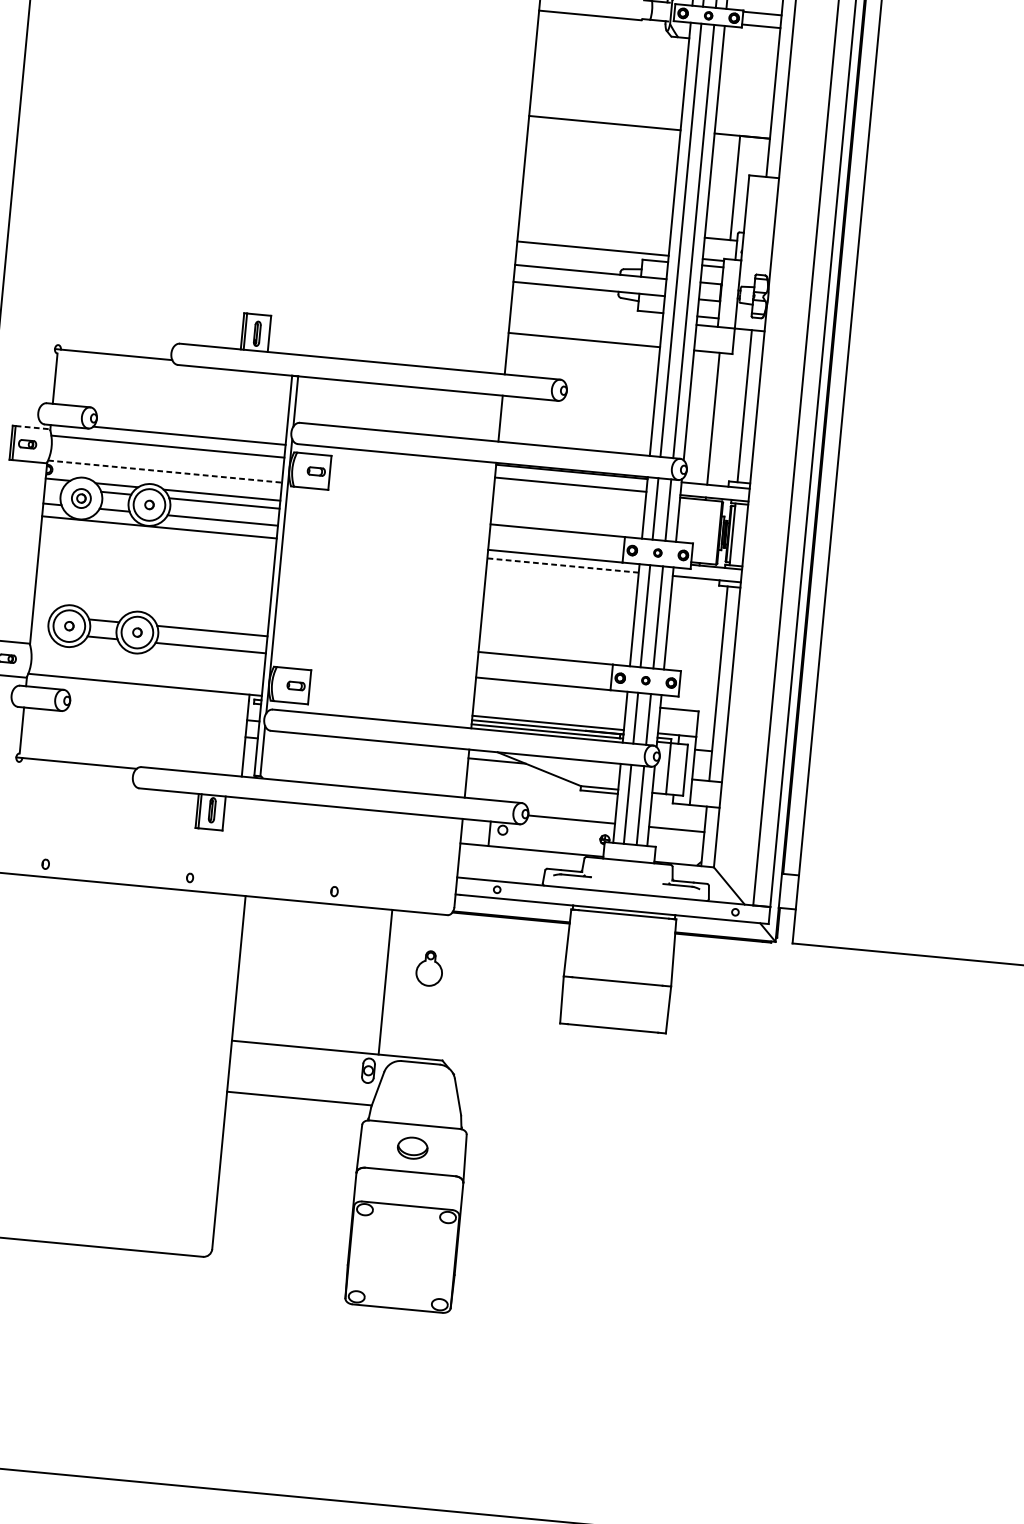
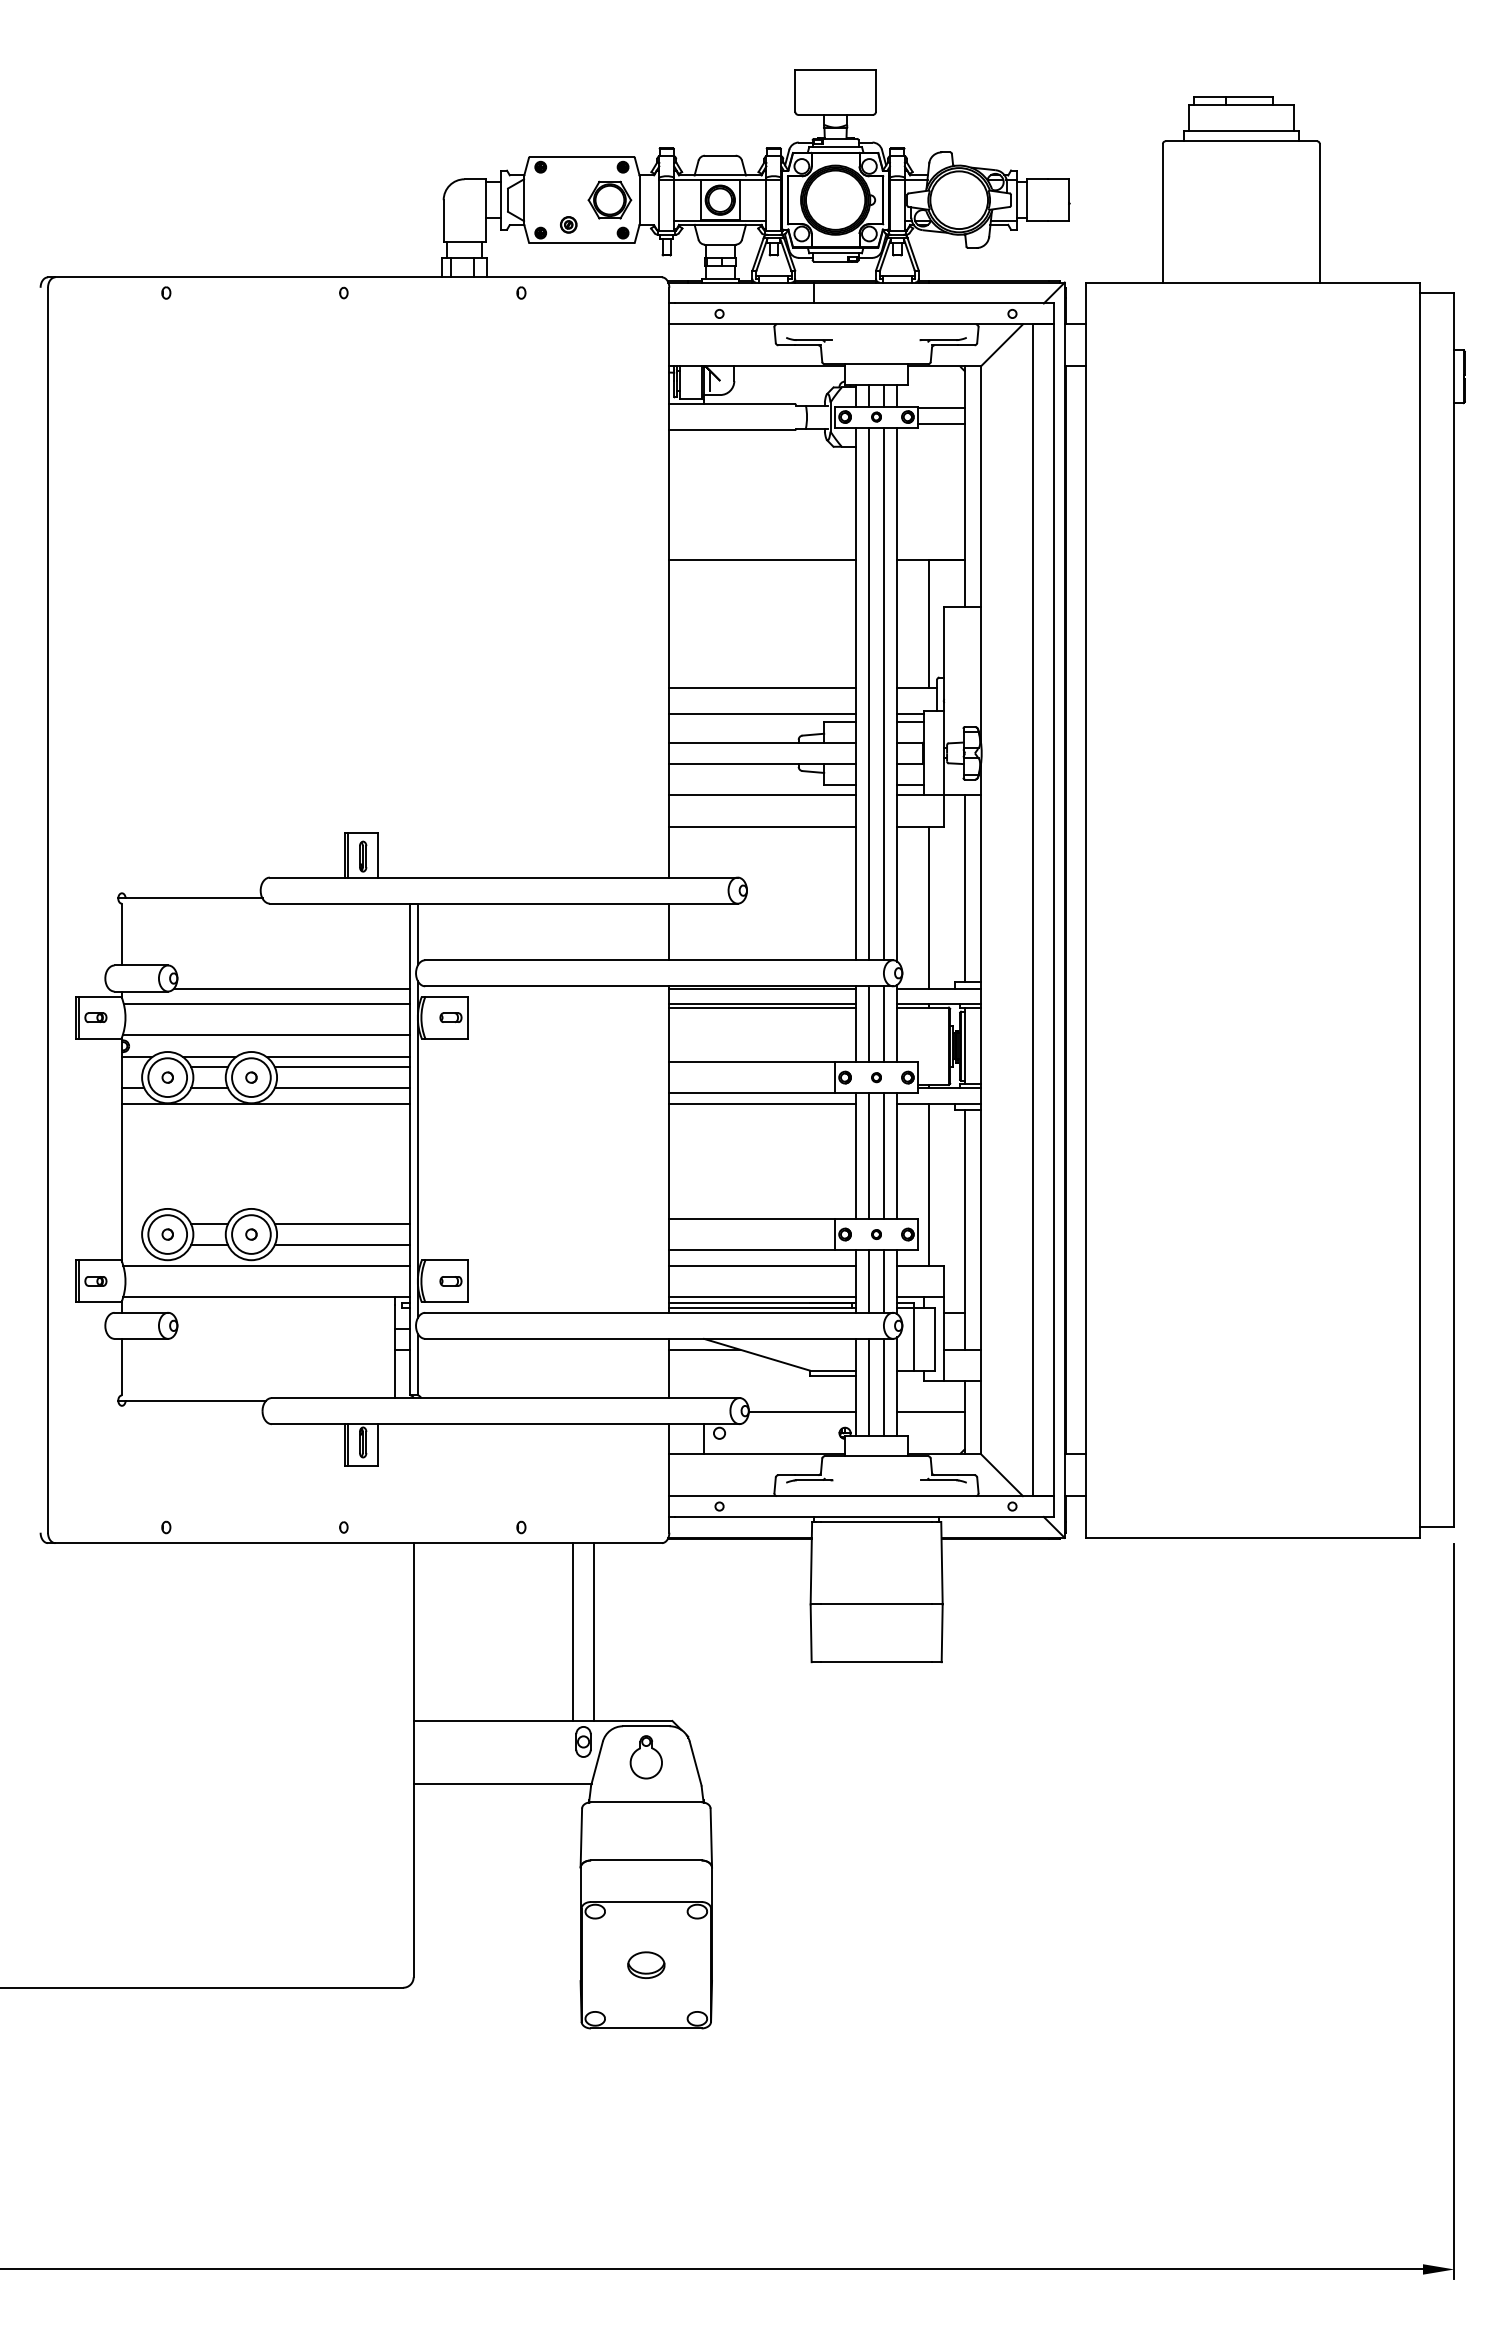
line: (595, 226) -> (762, 687), added
line: (586, 314) -> (762, 795), added
line: (32, 427) -> (100, 996), dashed -> solid
line: (164, 471) -> (266, 1035), dashed -> solid
line: (570, 487) -> (762, 1007), added
circle: (81, 498) -> (167, 1077), size x1.67
line: (562, 565) -> (761, 1103), dashed -> solid
line: (691, 643) -> (928, 1184), added
line: (147, 658) -> (266, 1265), added
line: (550, 697) -> (762, 1265), added
part: (428, 968) -> (645, 1757), moved
line: (368, 980) -> (573, 1632), added
part: (412, 1147) -> (646, 1964), moved

